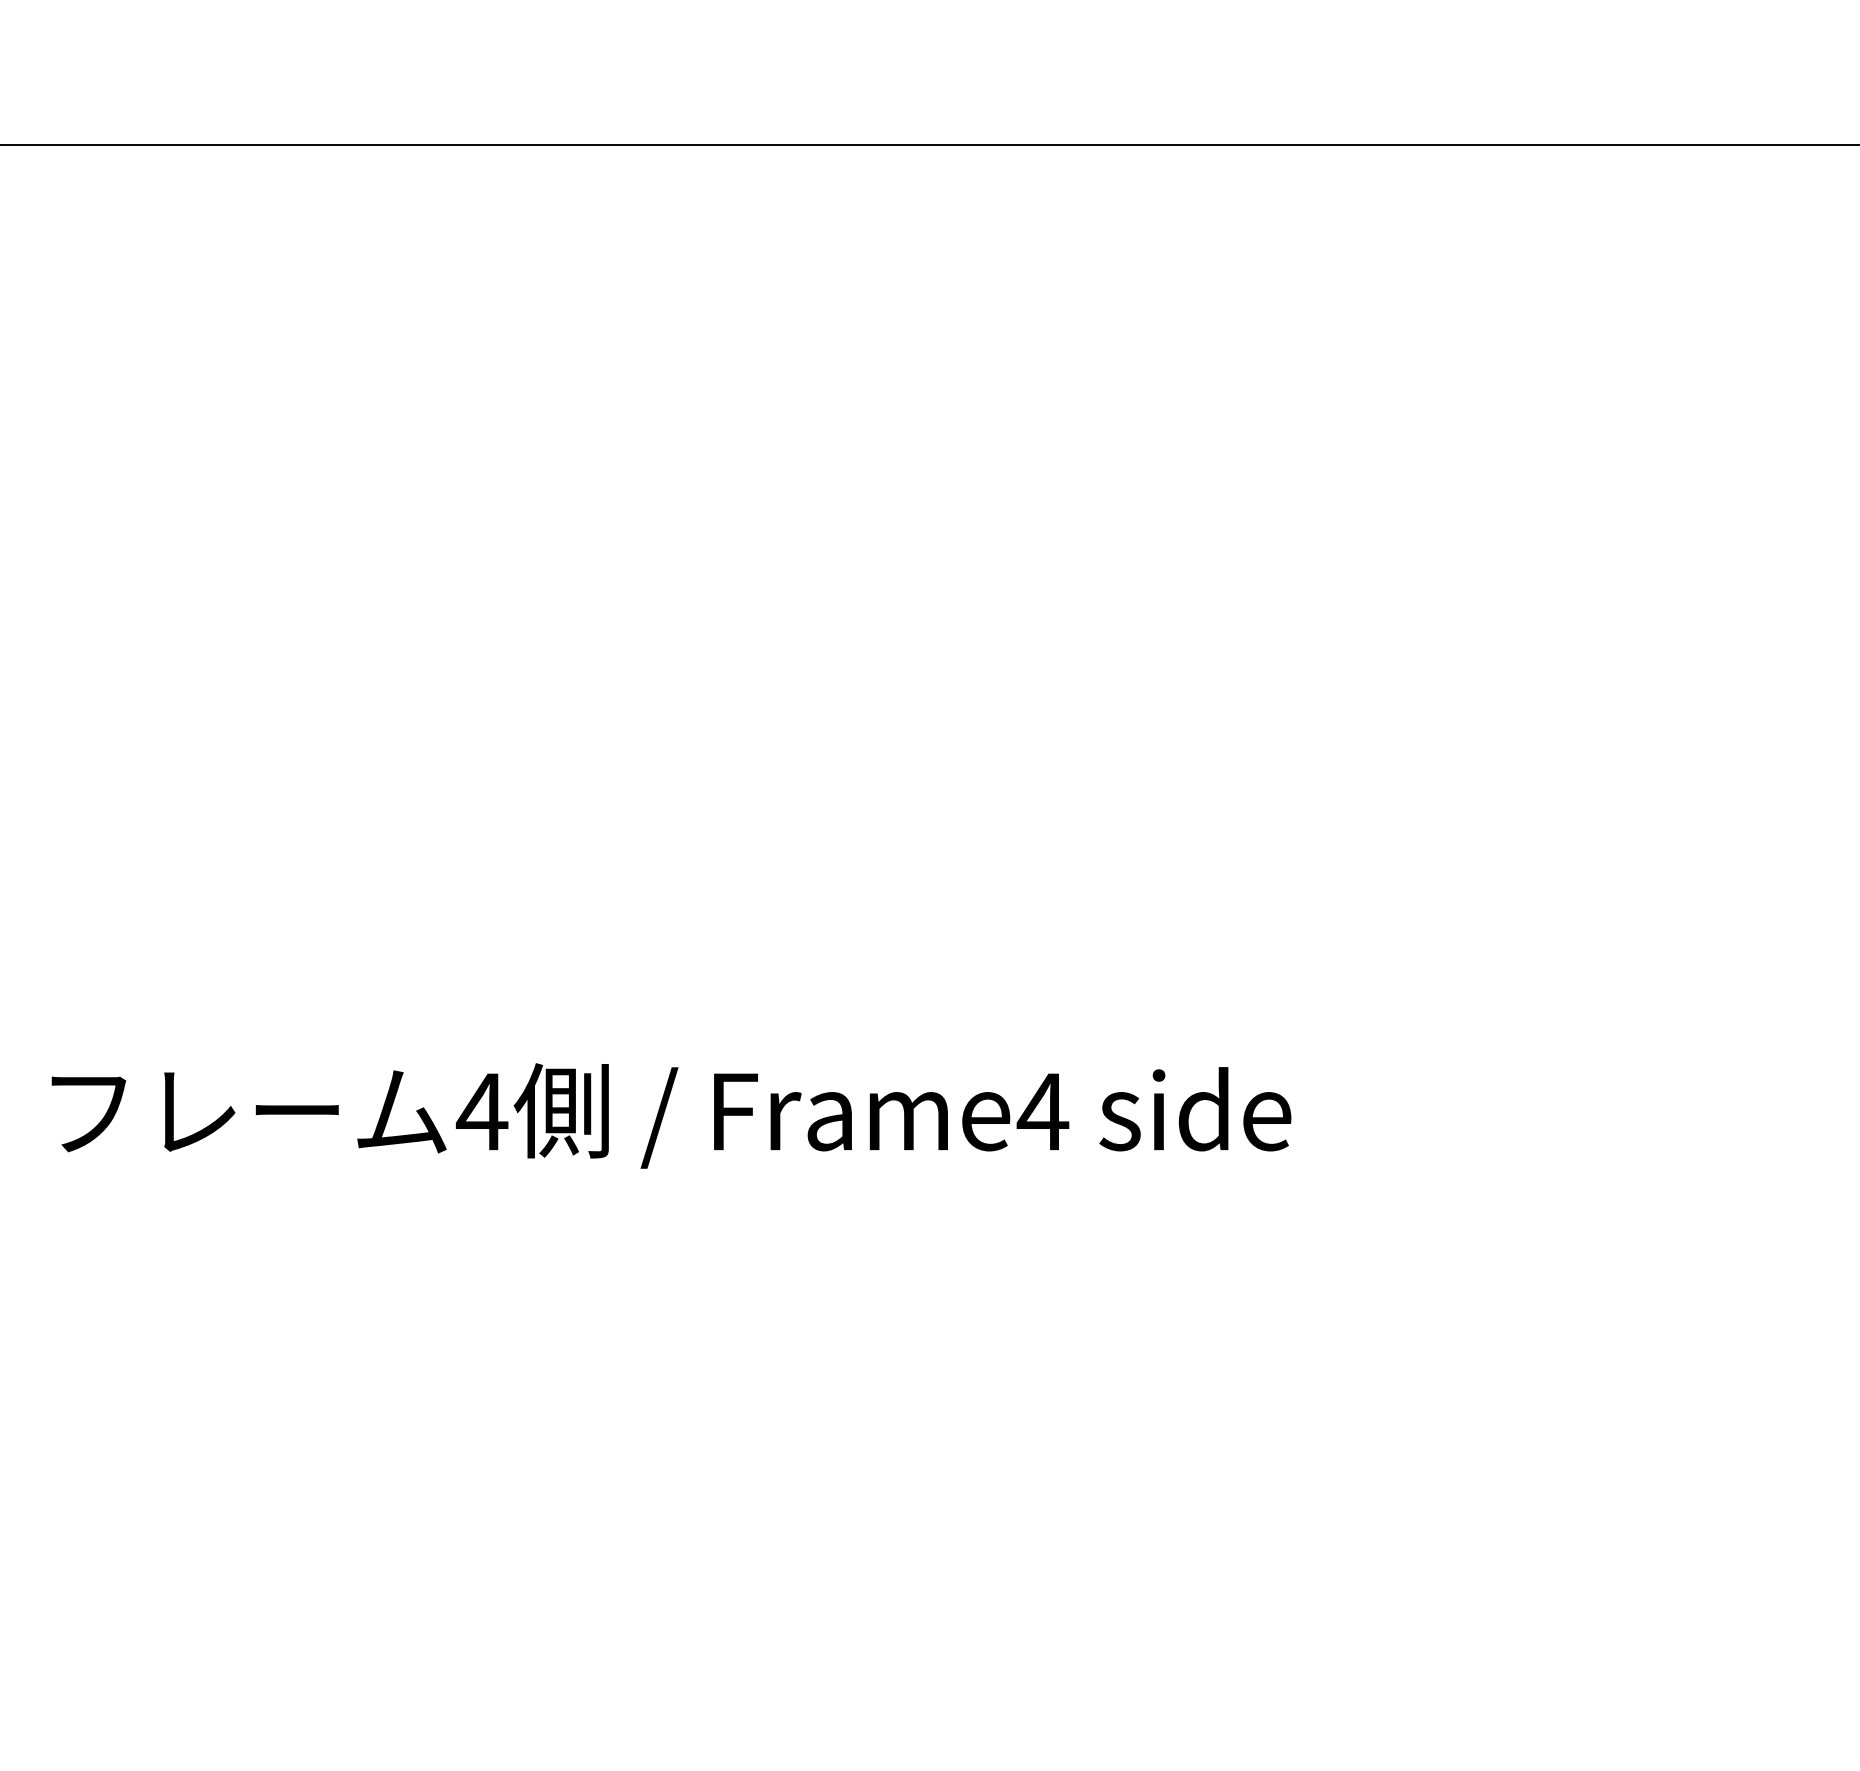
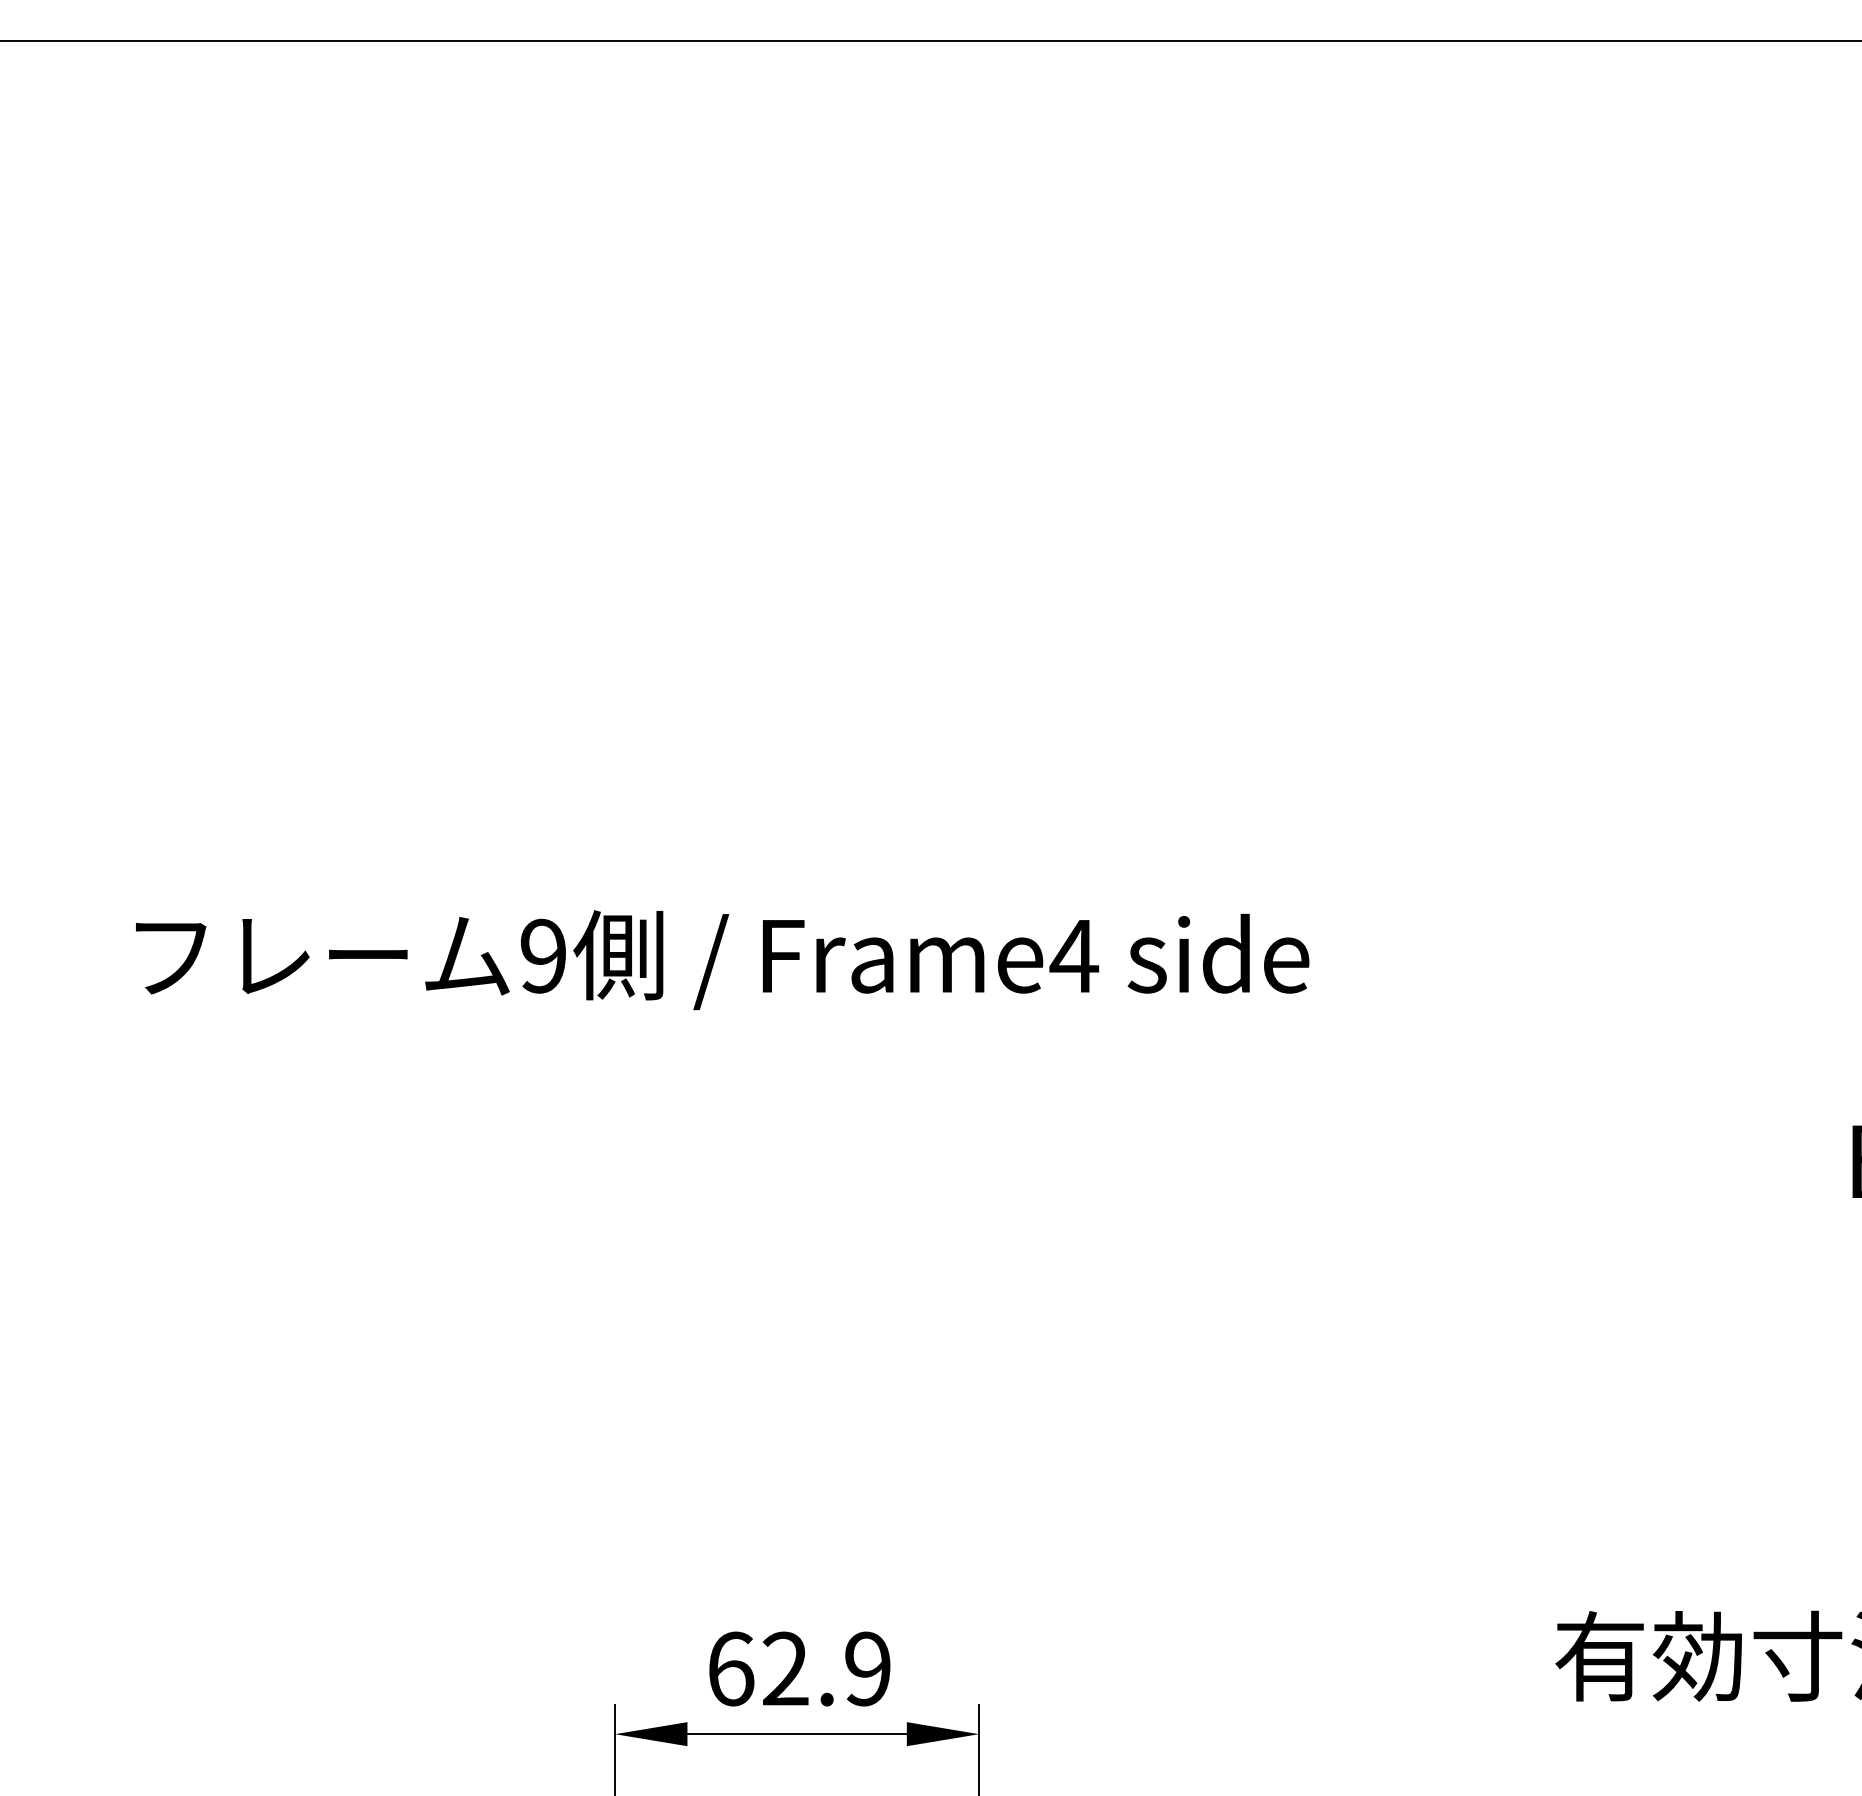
text: (482, 1111) -> (543, 955), 4 -> 9

